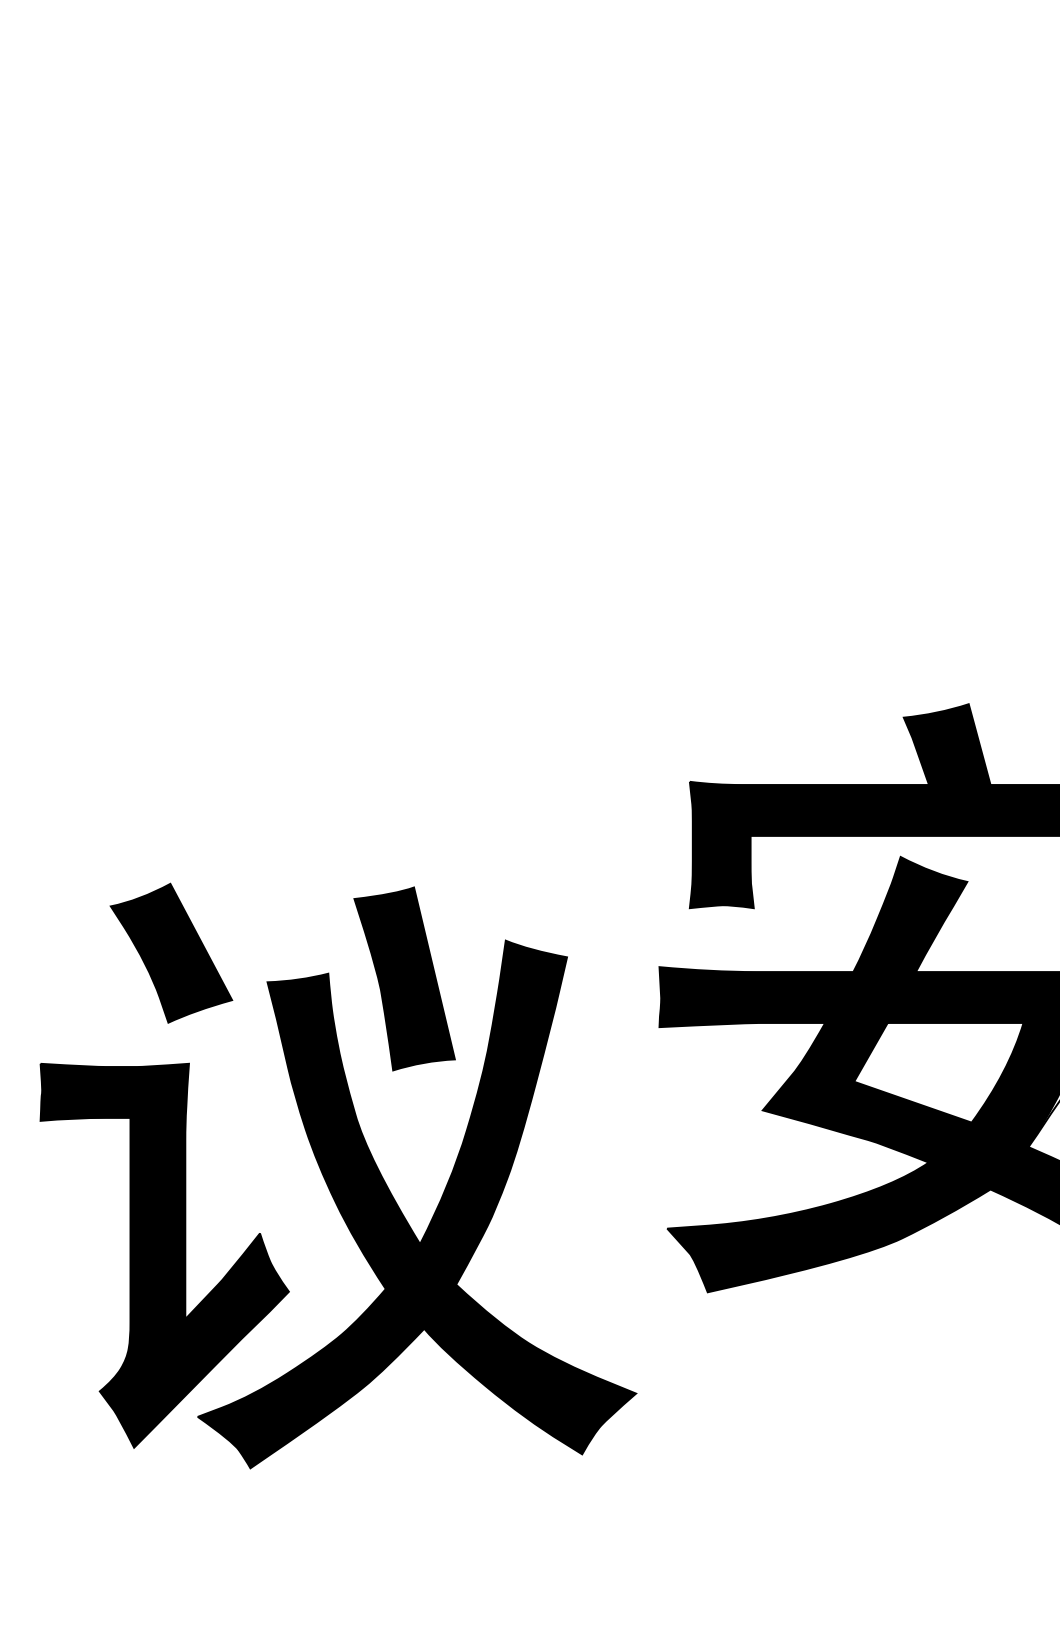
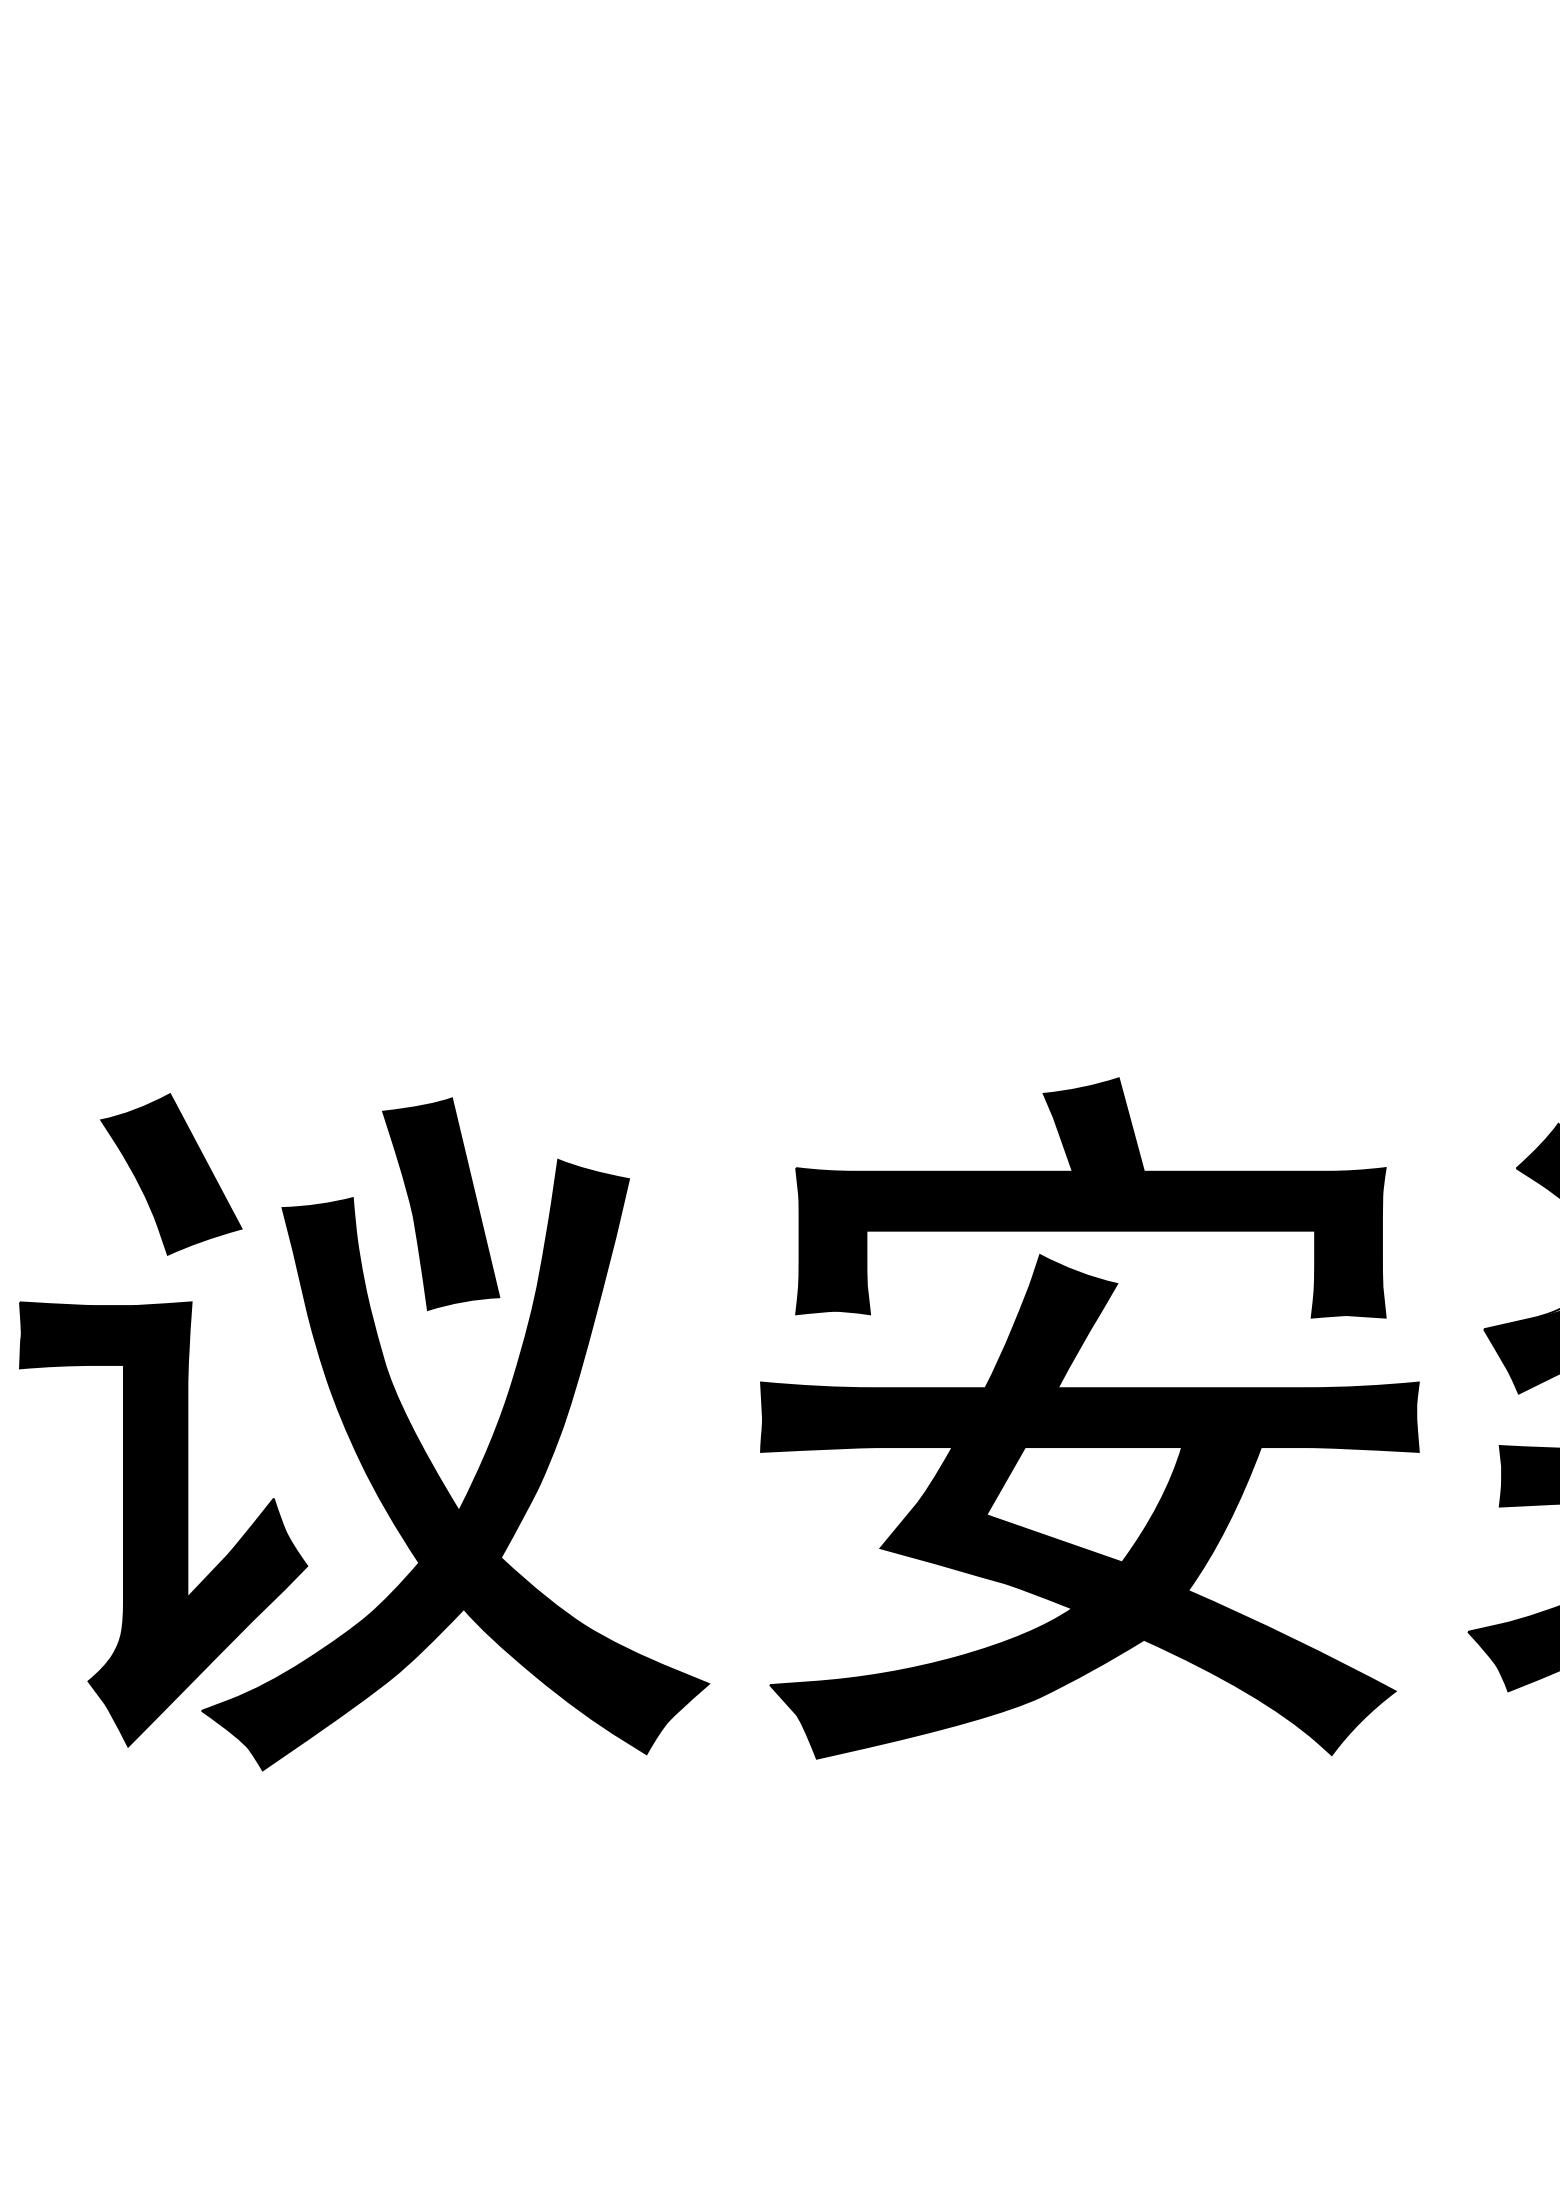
part: (338, 1176) -> (364, 1432), moved

